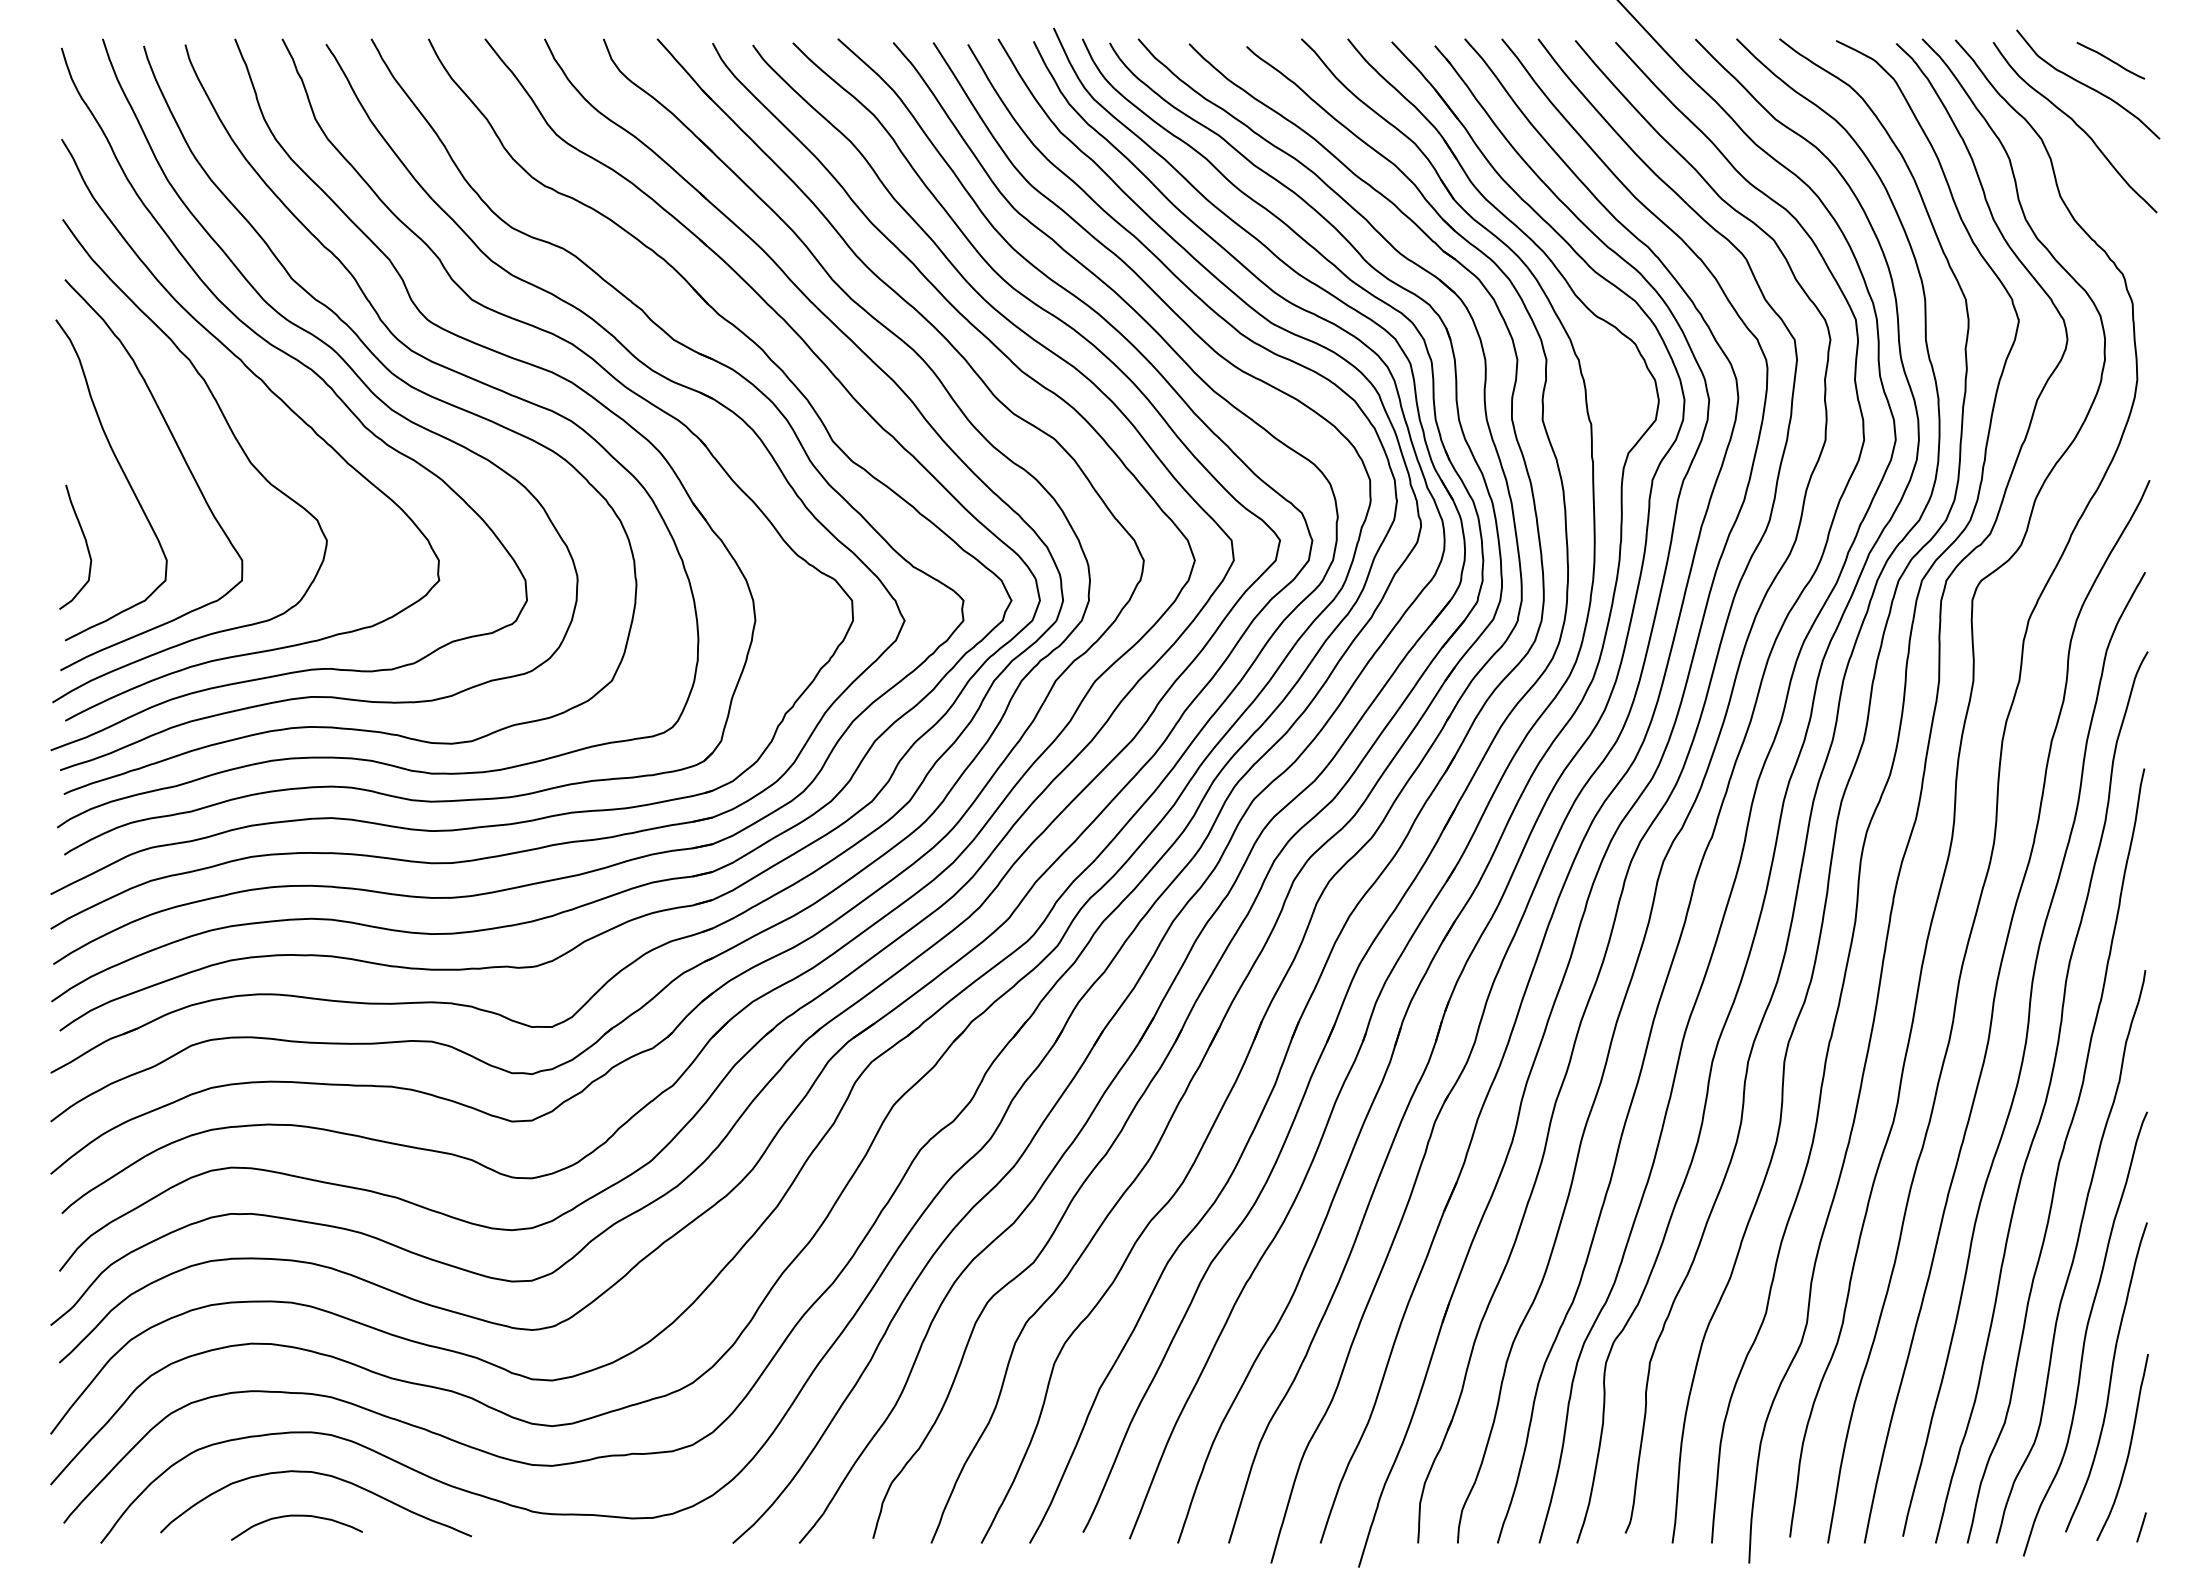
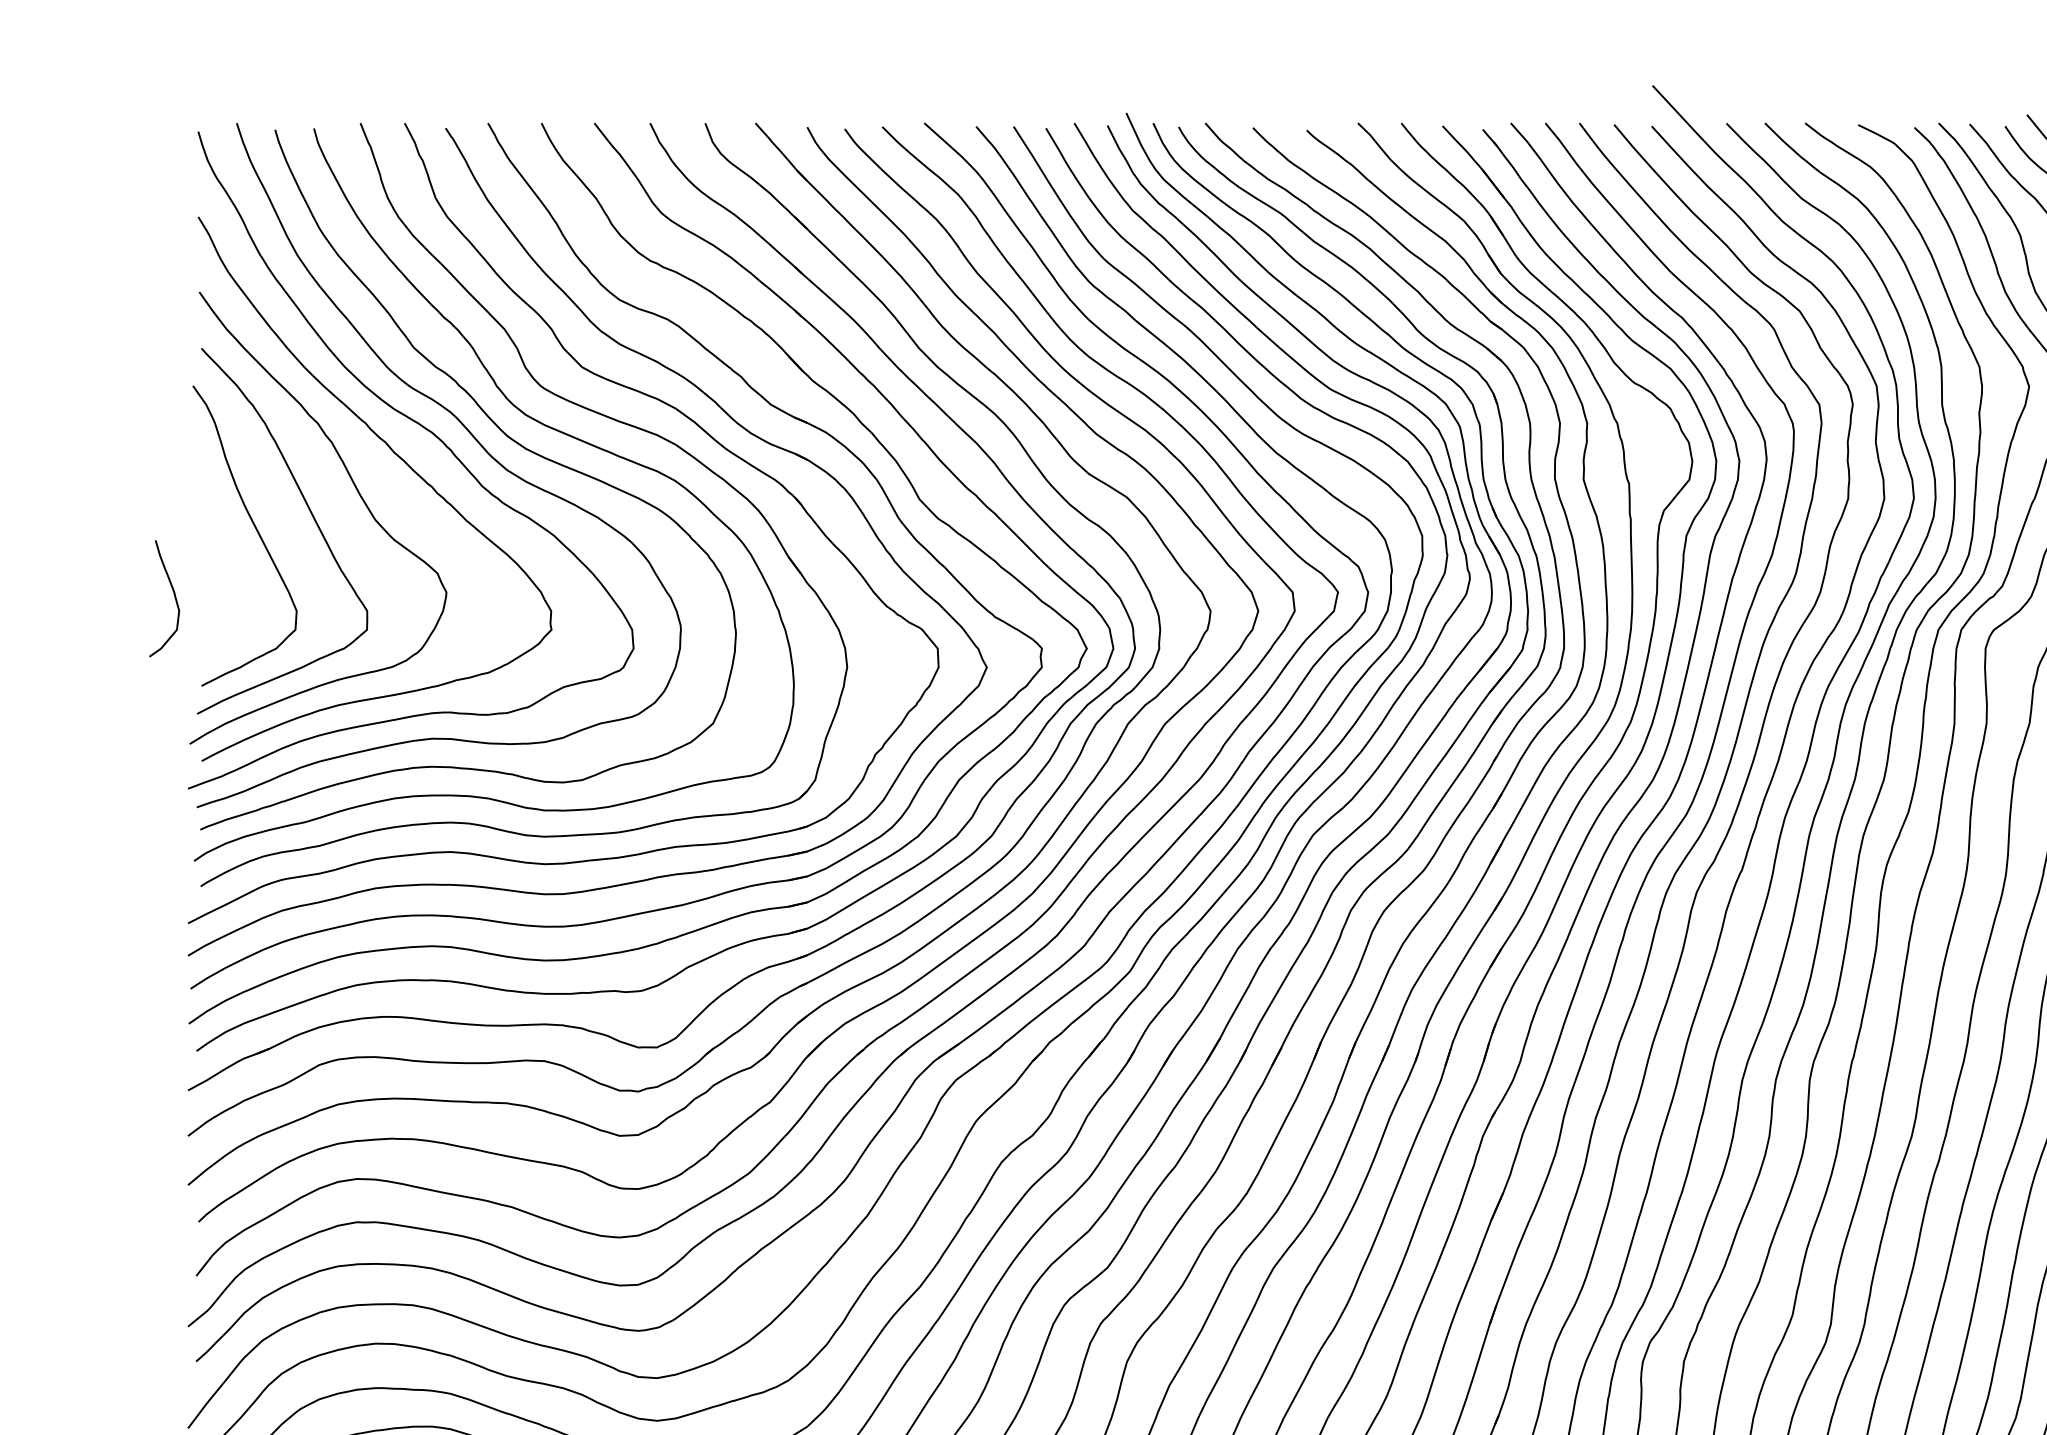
curve: (85, 543) -> (173, 595), moved

